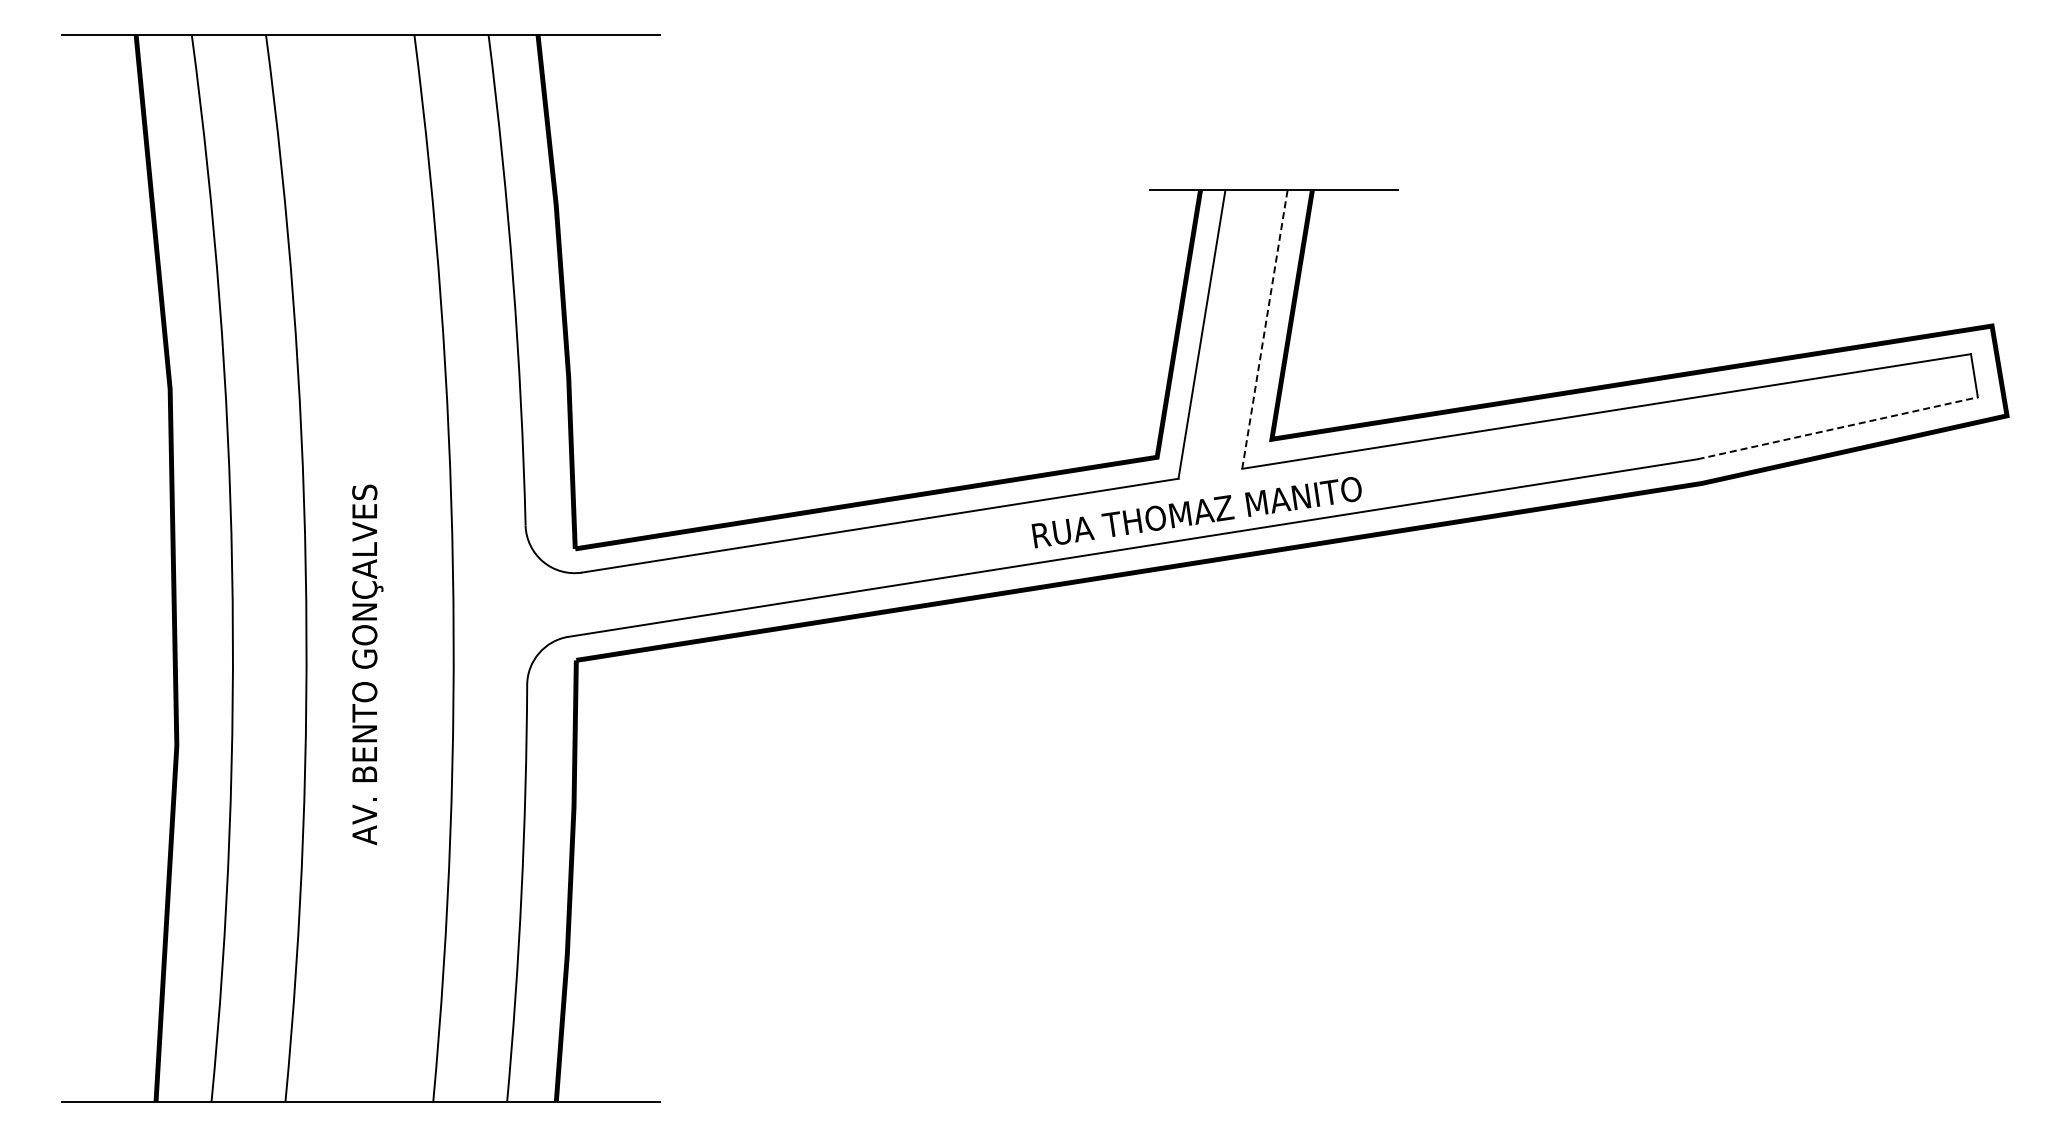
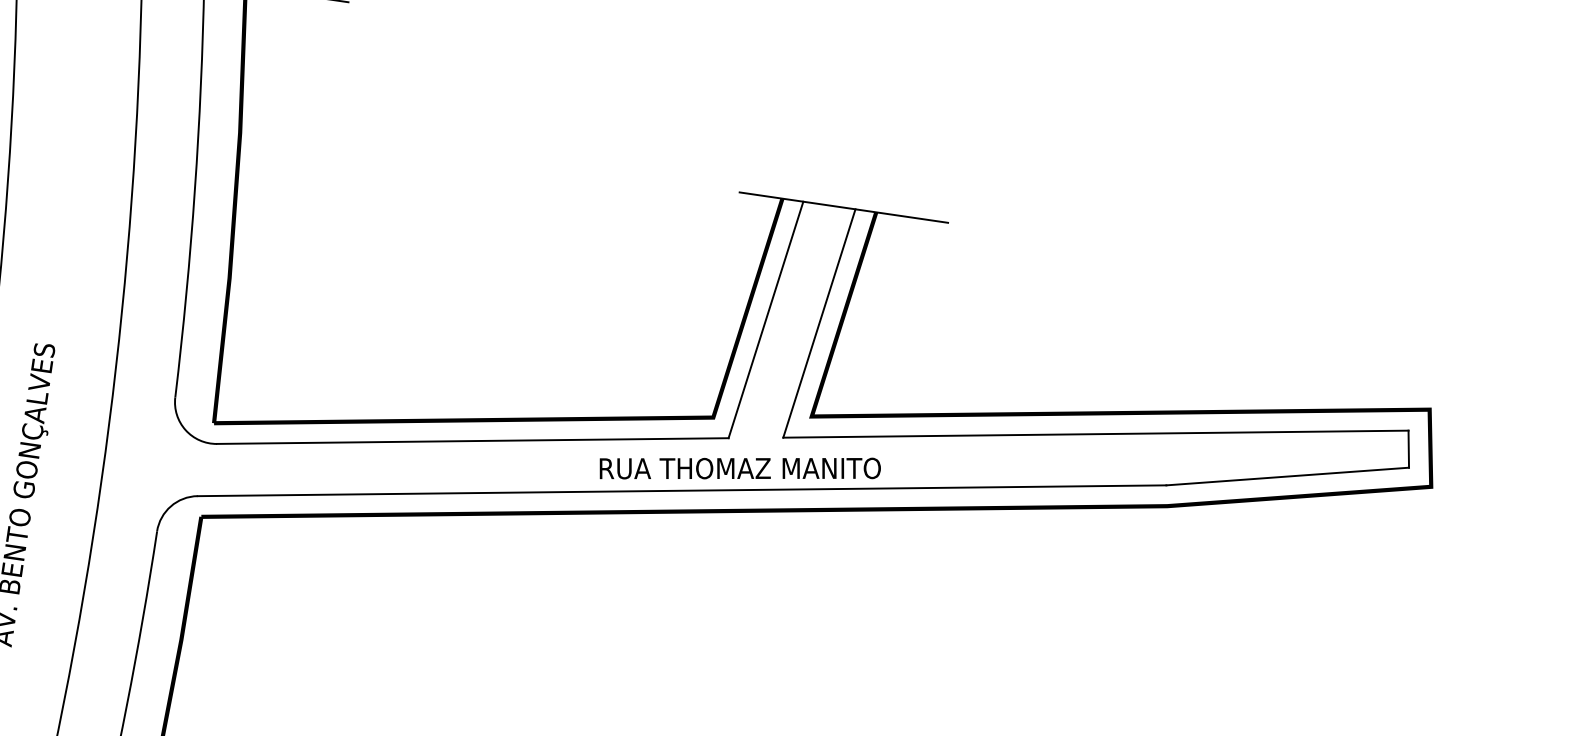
line: (1265, 328) -> (819, 322), dashed -> solid
line: (1838, 428) -> (1288, 476), dashed -> solid

